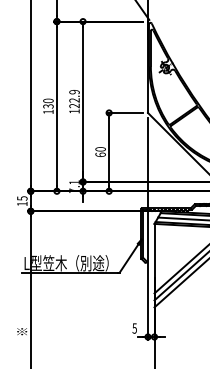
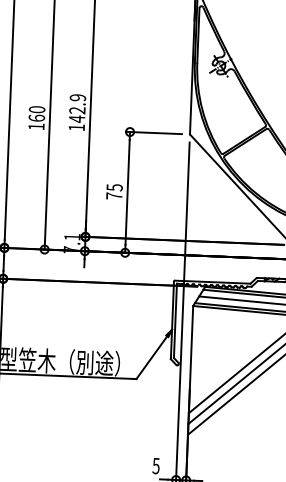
text: (74, 105) -> (77, 118), 122.9 -> 142.9
text: (48, 106) -> (36, 118), 130 -> 160
text: (100, 151) -> (114, 190), 60 -> 75

